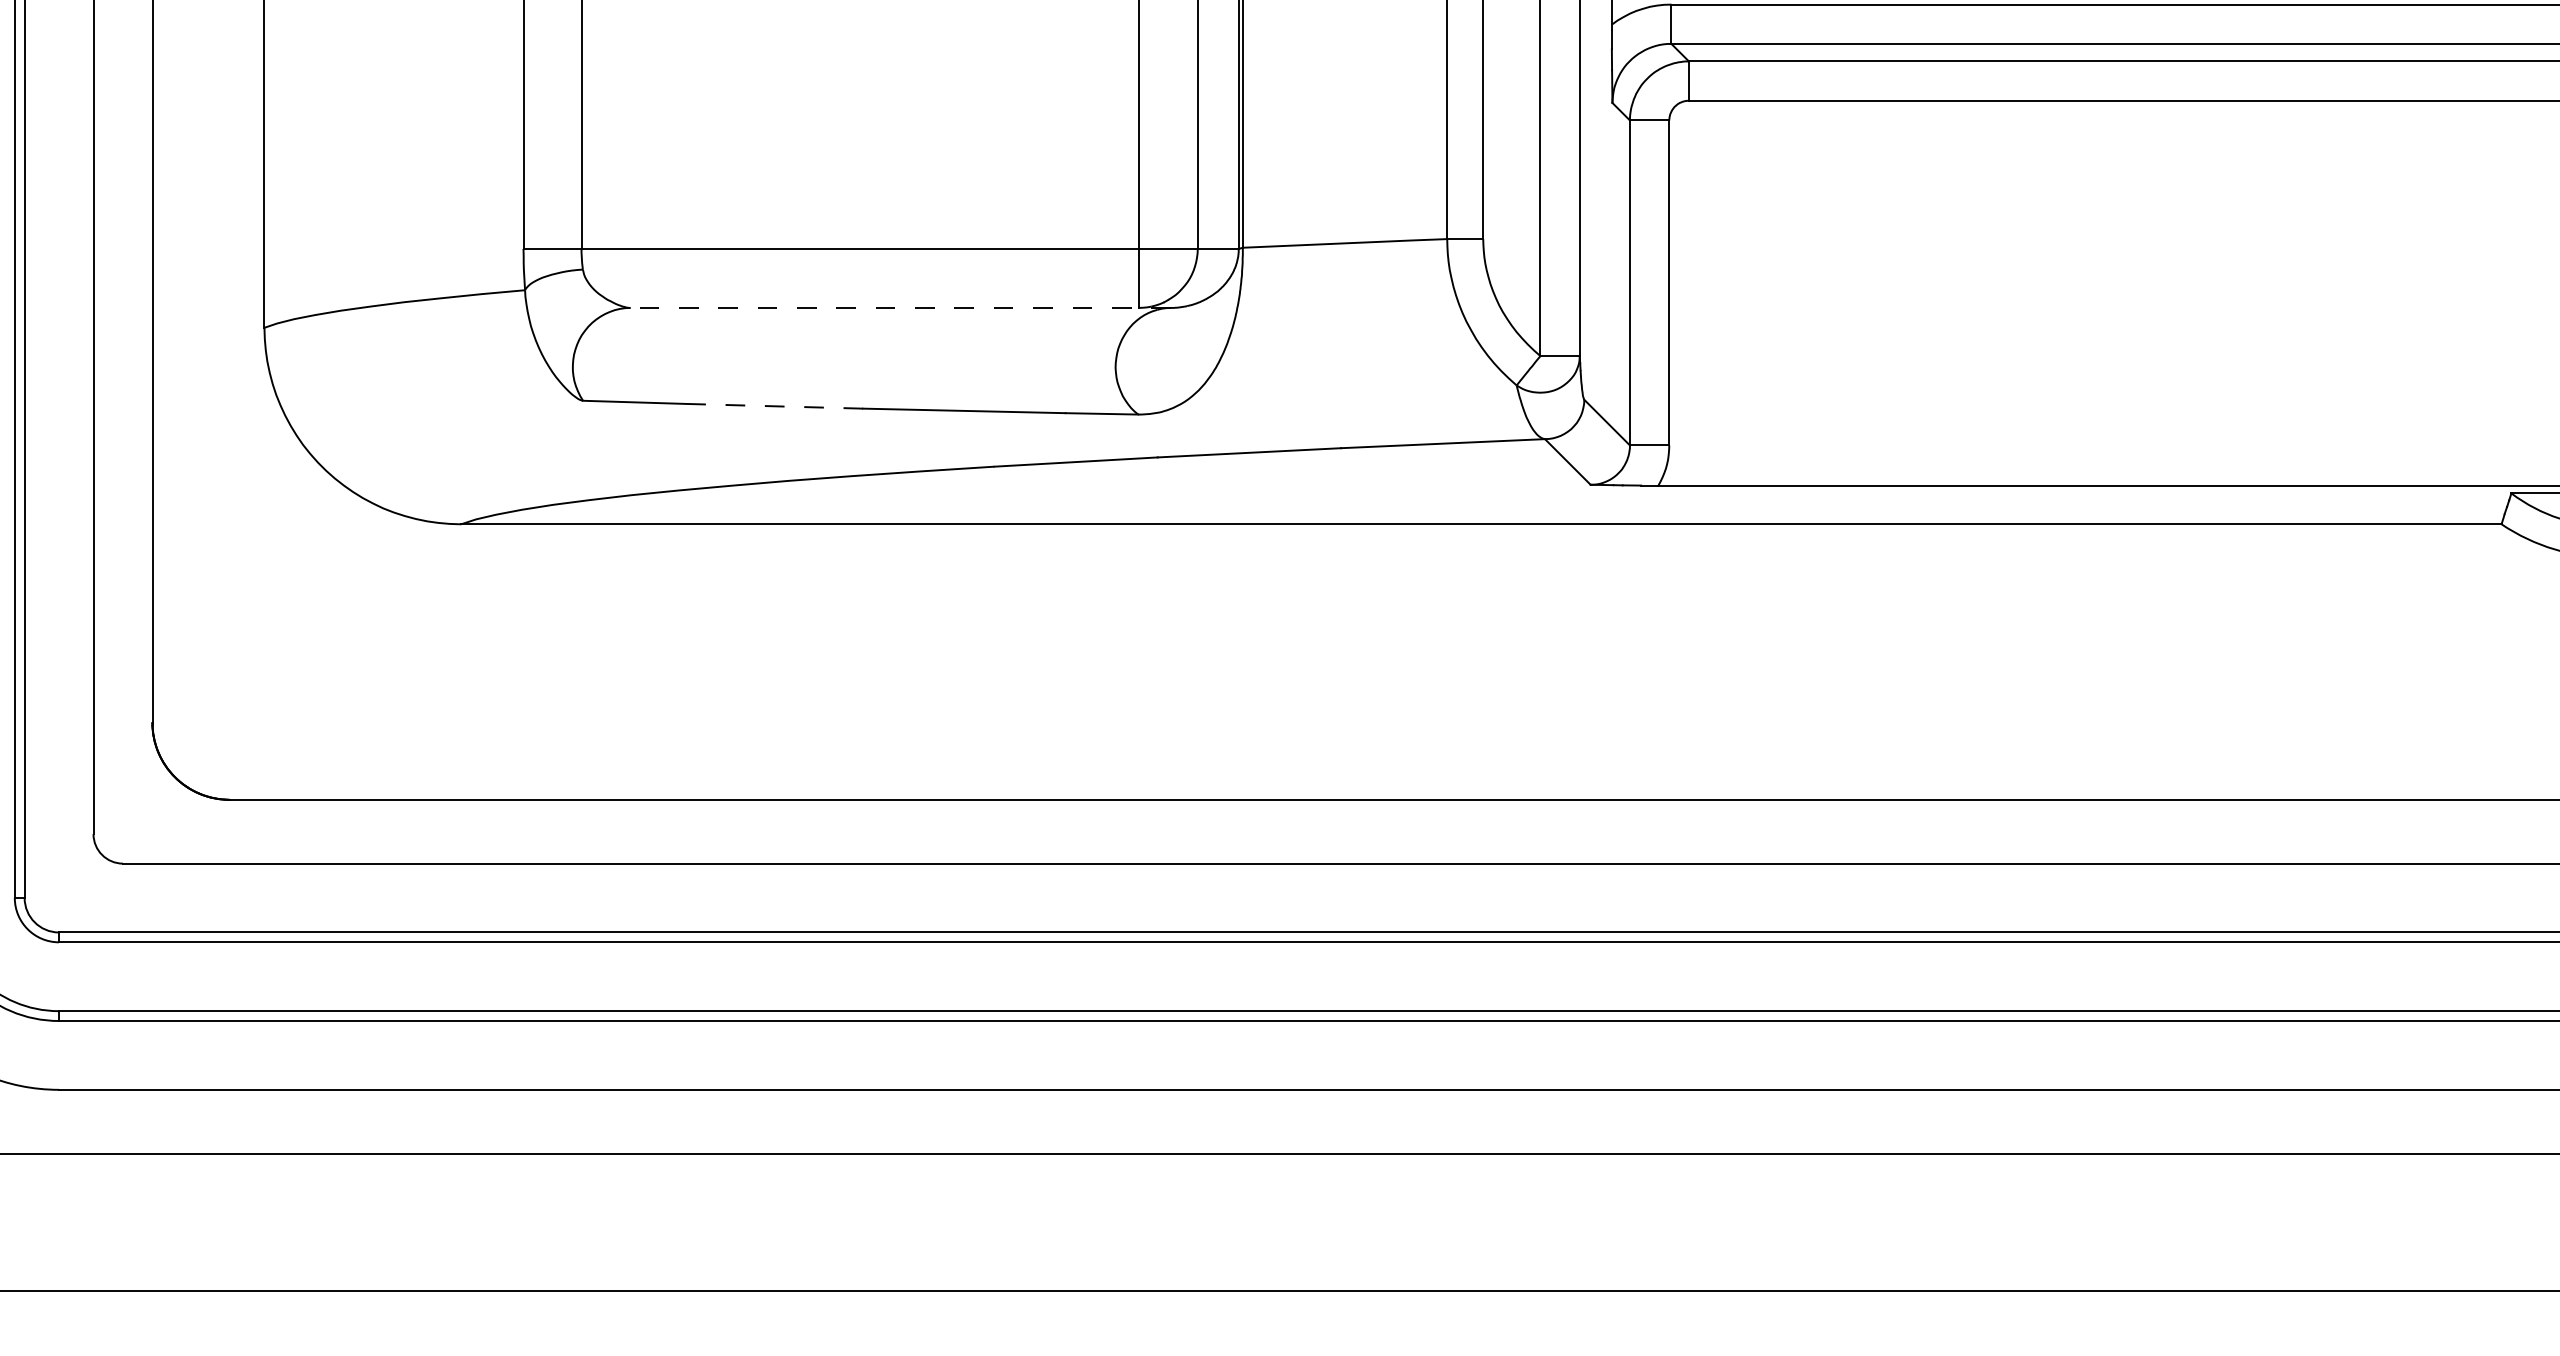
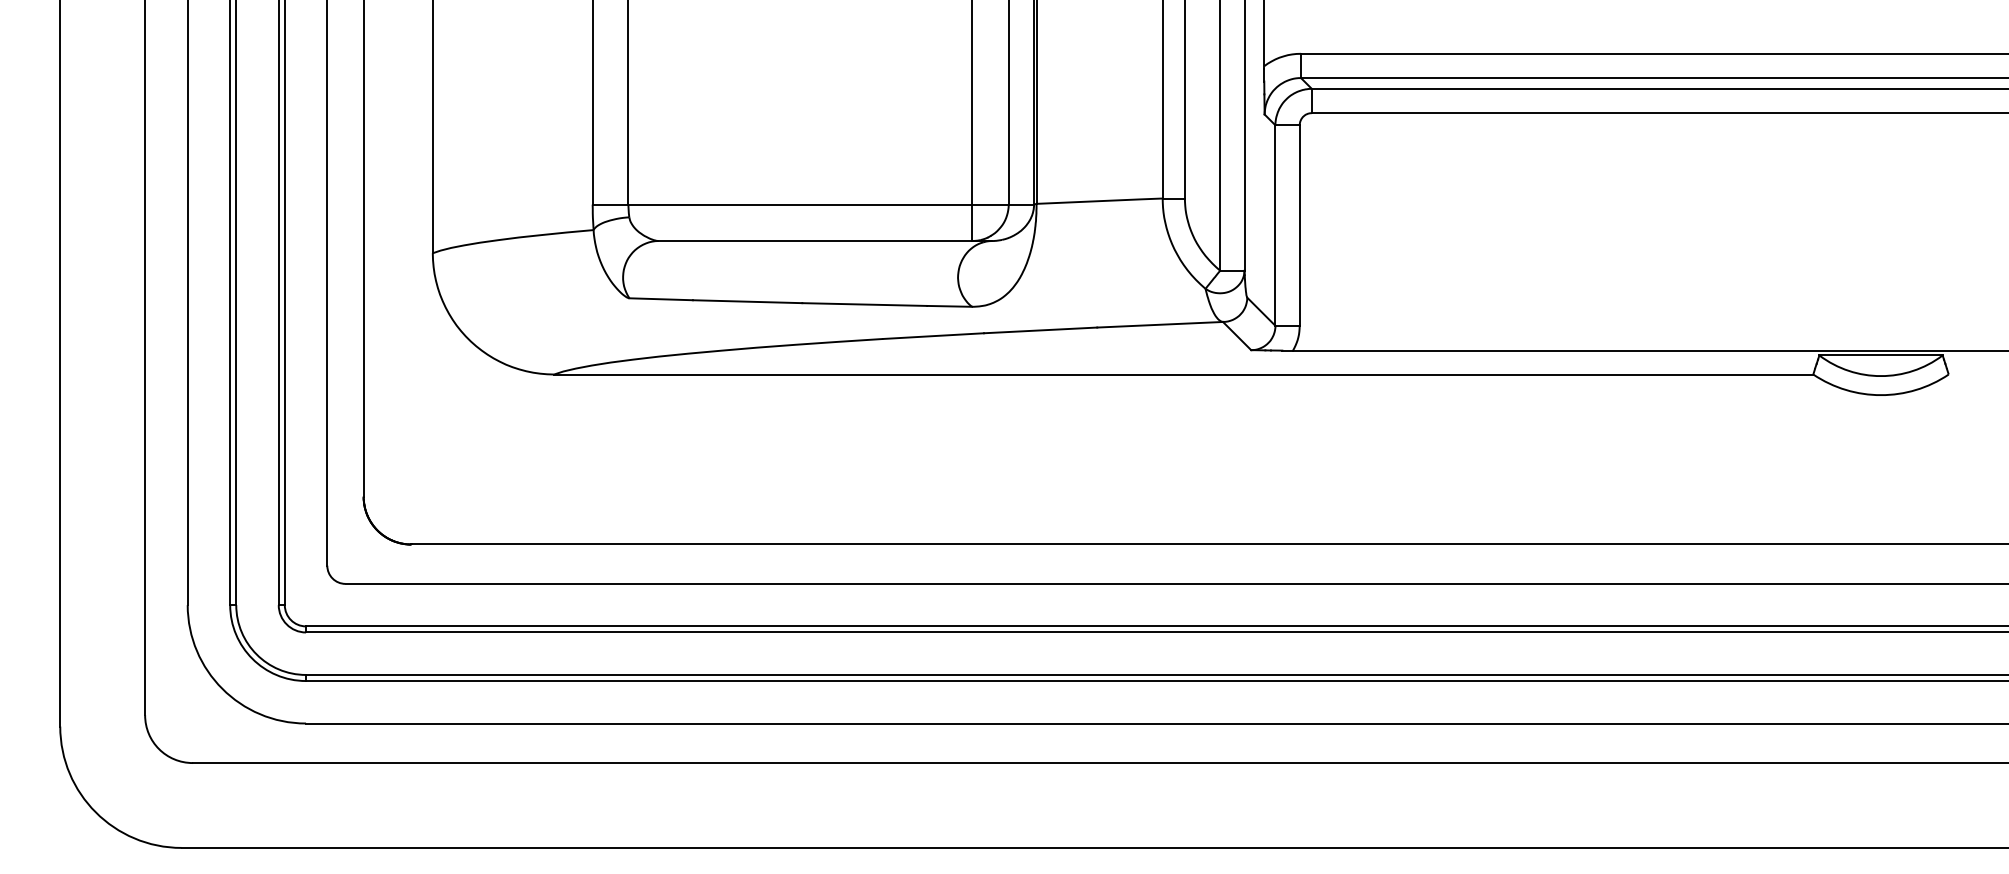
line: (900, 308) -> (825, 241), dashed -> solid
line: (774, 405) -> (747, 301), dashed -> solid

